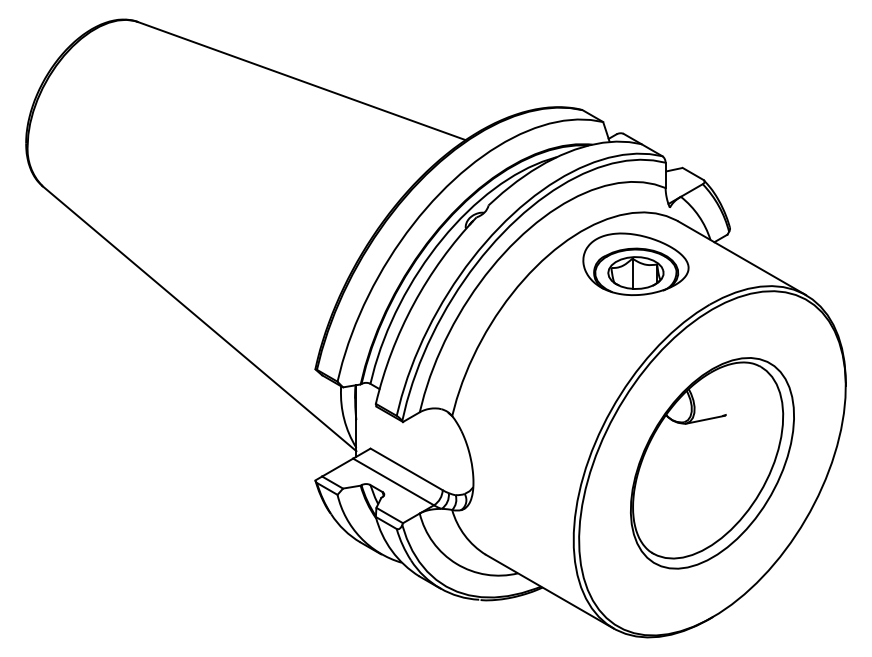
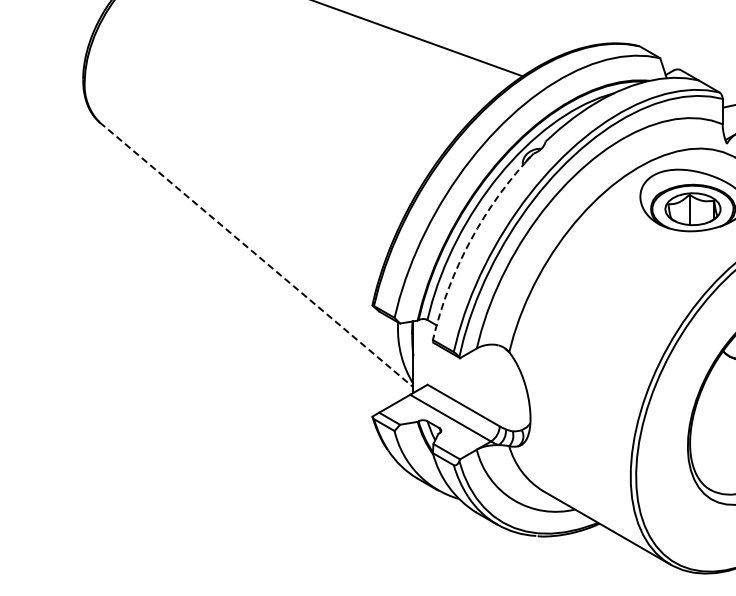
arc: (413, 303) -> (470, 239), solid -> dashed
line: (199, 319) -> (256, 255), solid -> dashed

